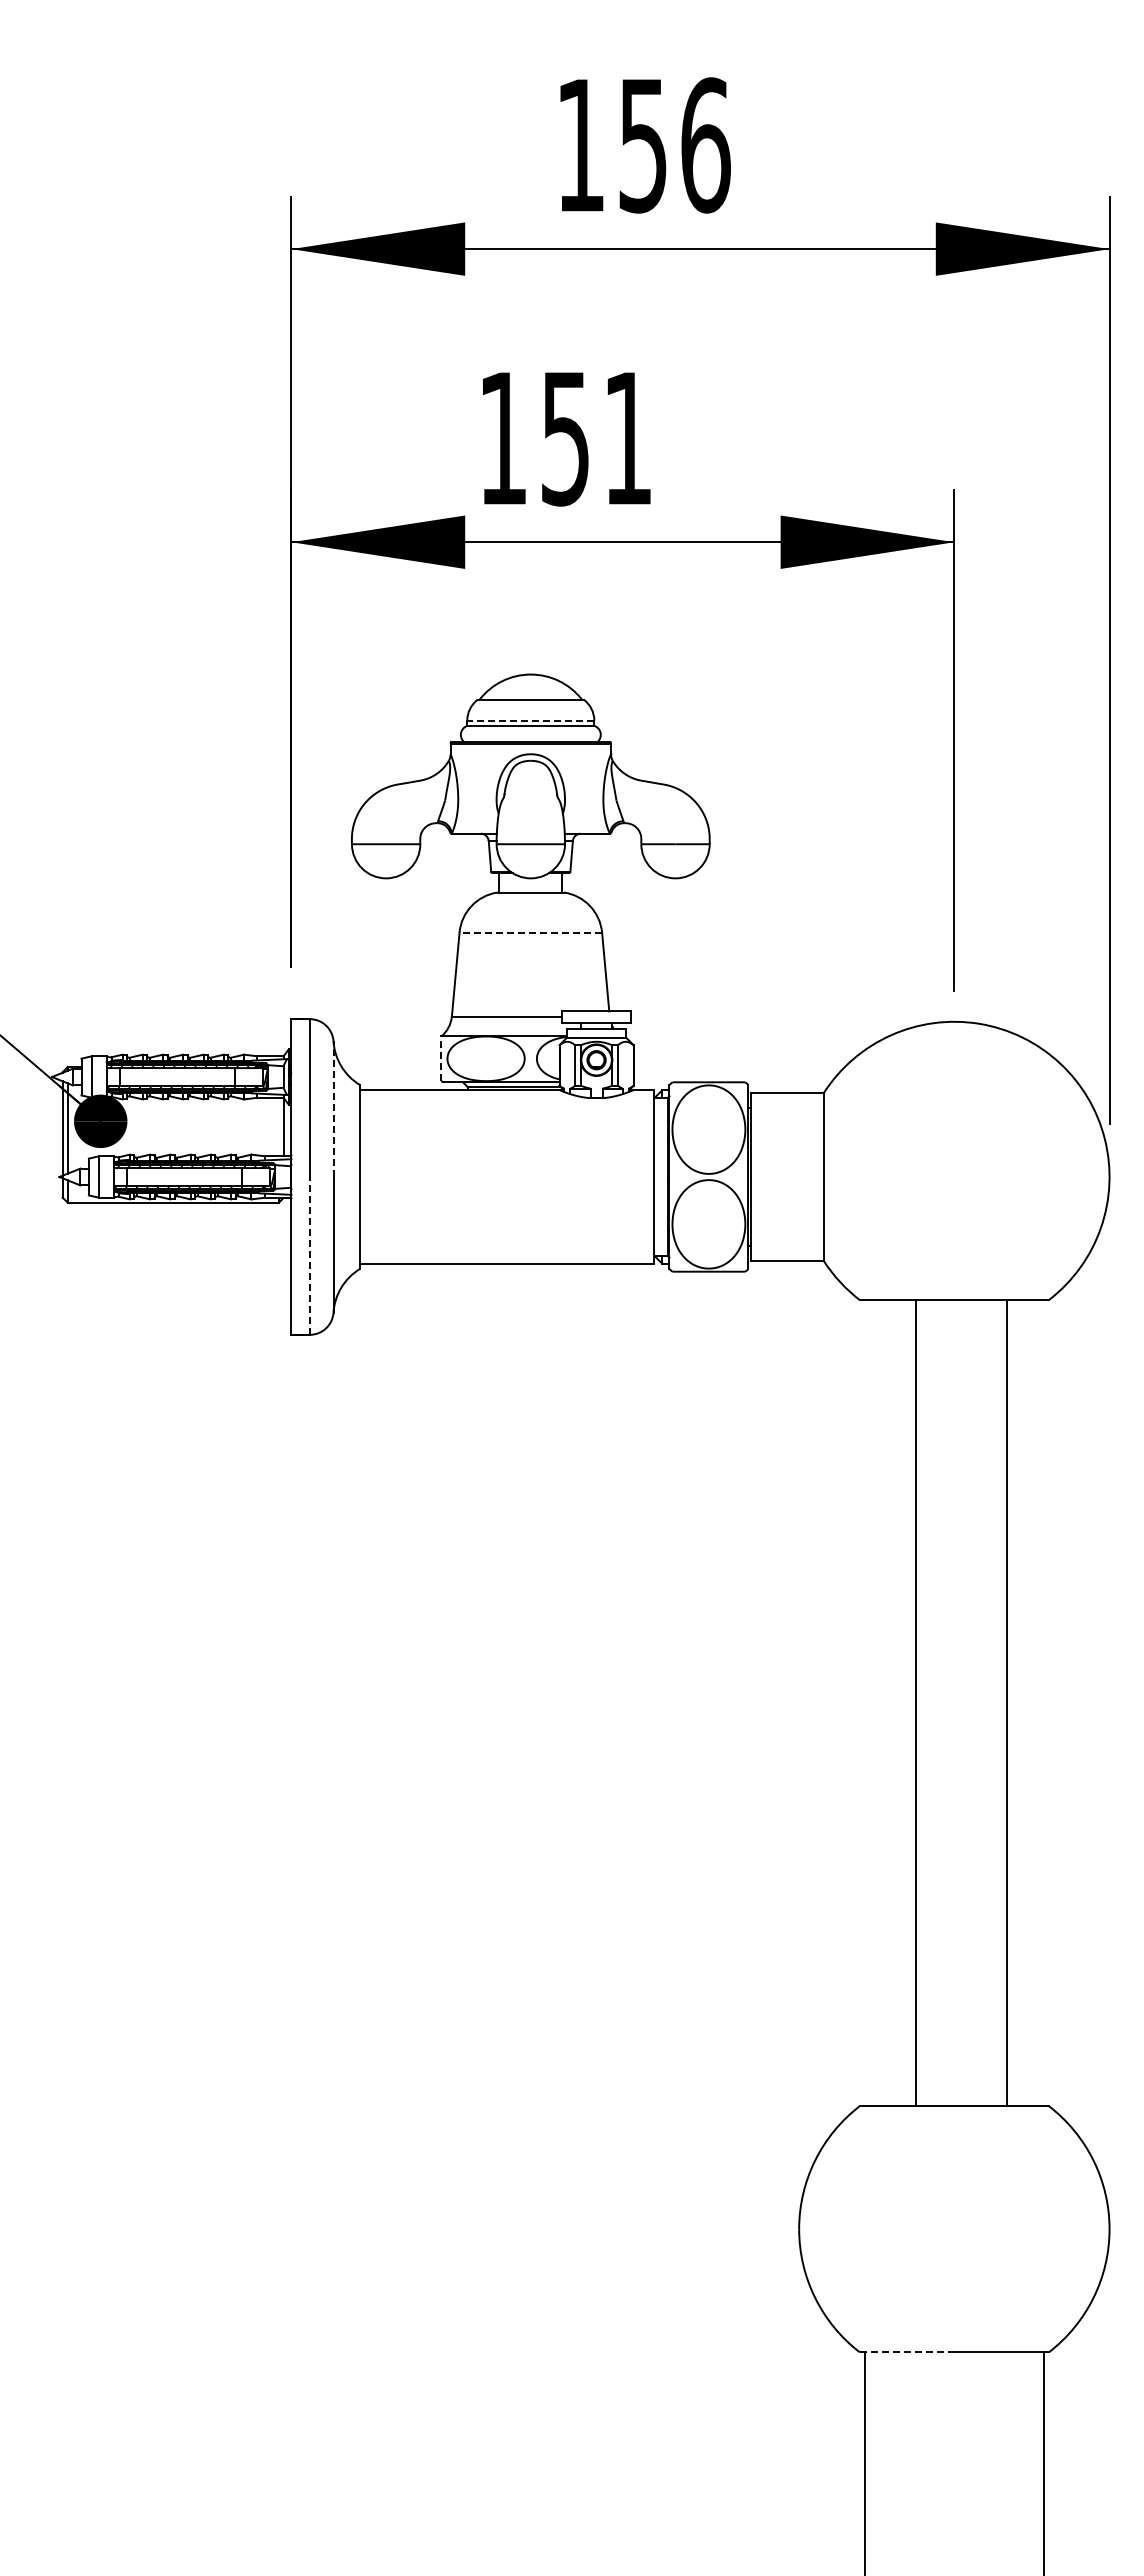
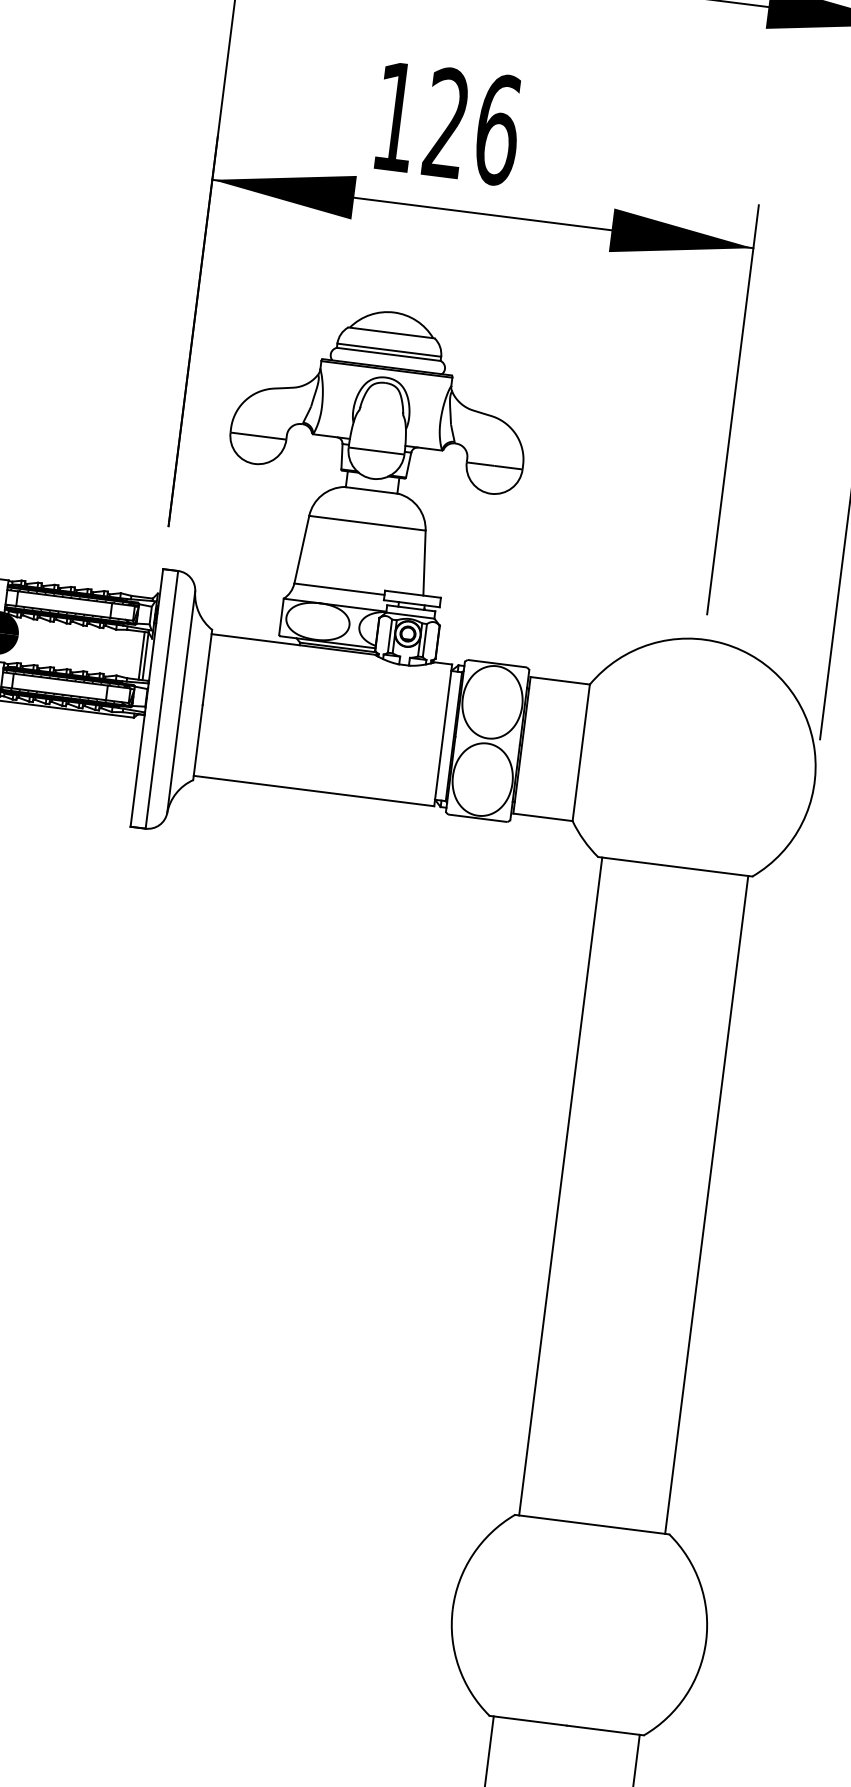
text: (597, 438) -> (472, 126), 151 -> 126
line: (530, 720) -> (389, 349), dashed -> solid
line: (530, 932) -> (367, 523), dashed -> solid
line: (441, 1058) -> (281, 616), dashed -> solid
line: (333, 1109) -> (188, 647), dashed -> solid
line: (278, 1126) -> (141, 655), added
line: (309, 1255) -> (153, 763), dashed -> solid
line: (915, 1703) -> (560, 1186), moved
line: (1006, 1703) -> (706, 1205), moved
line: (907, 2352) -> (528, 1720), dashed -> solid

